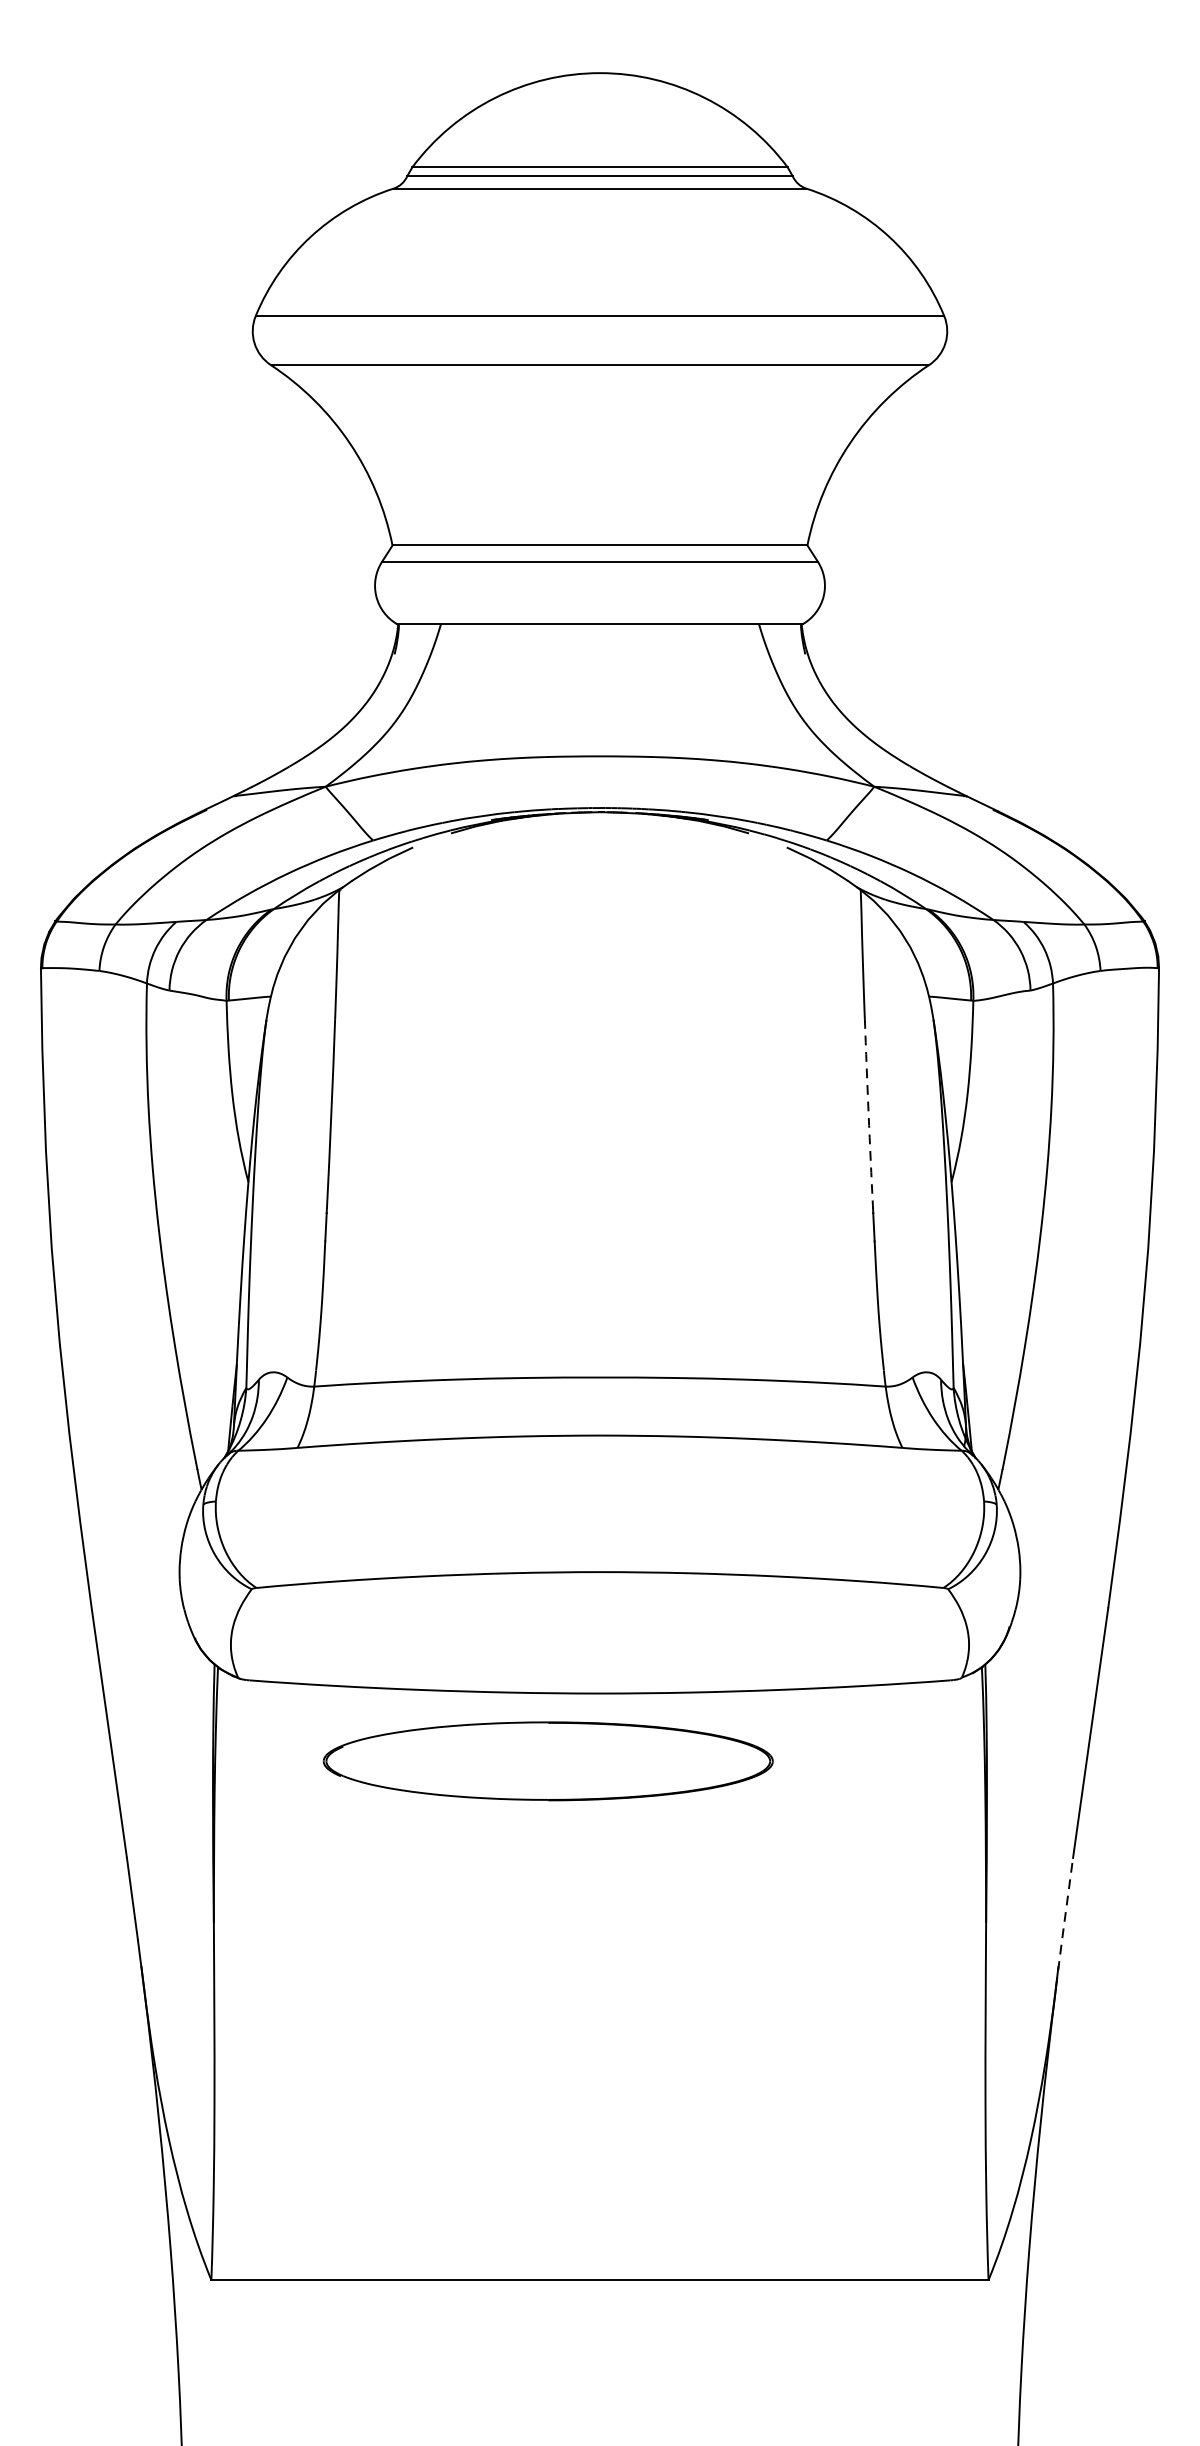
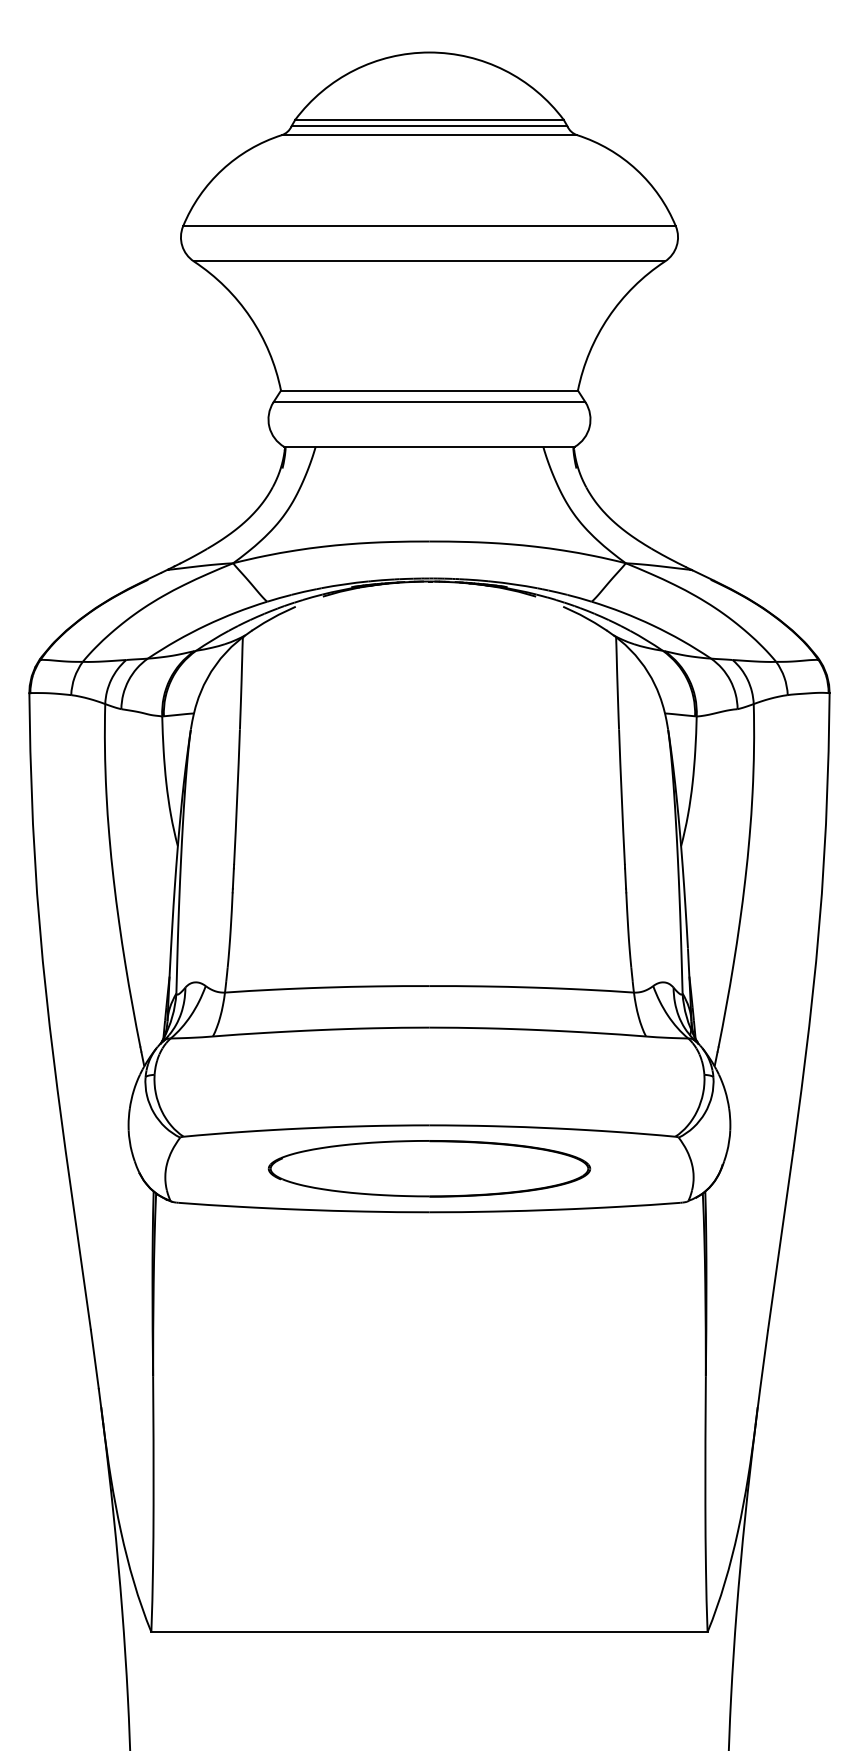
arc: (868, 1114) -> (621, 797), dashed -> solid
part: (548, 1760) -> (429, 1168), moved
line: (1063, 1922) -> (761, 1376), dashed -> solid

